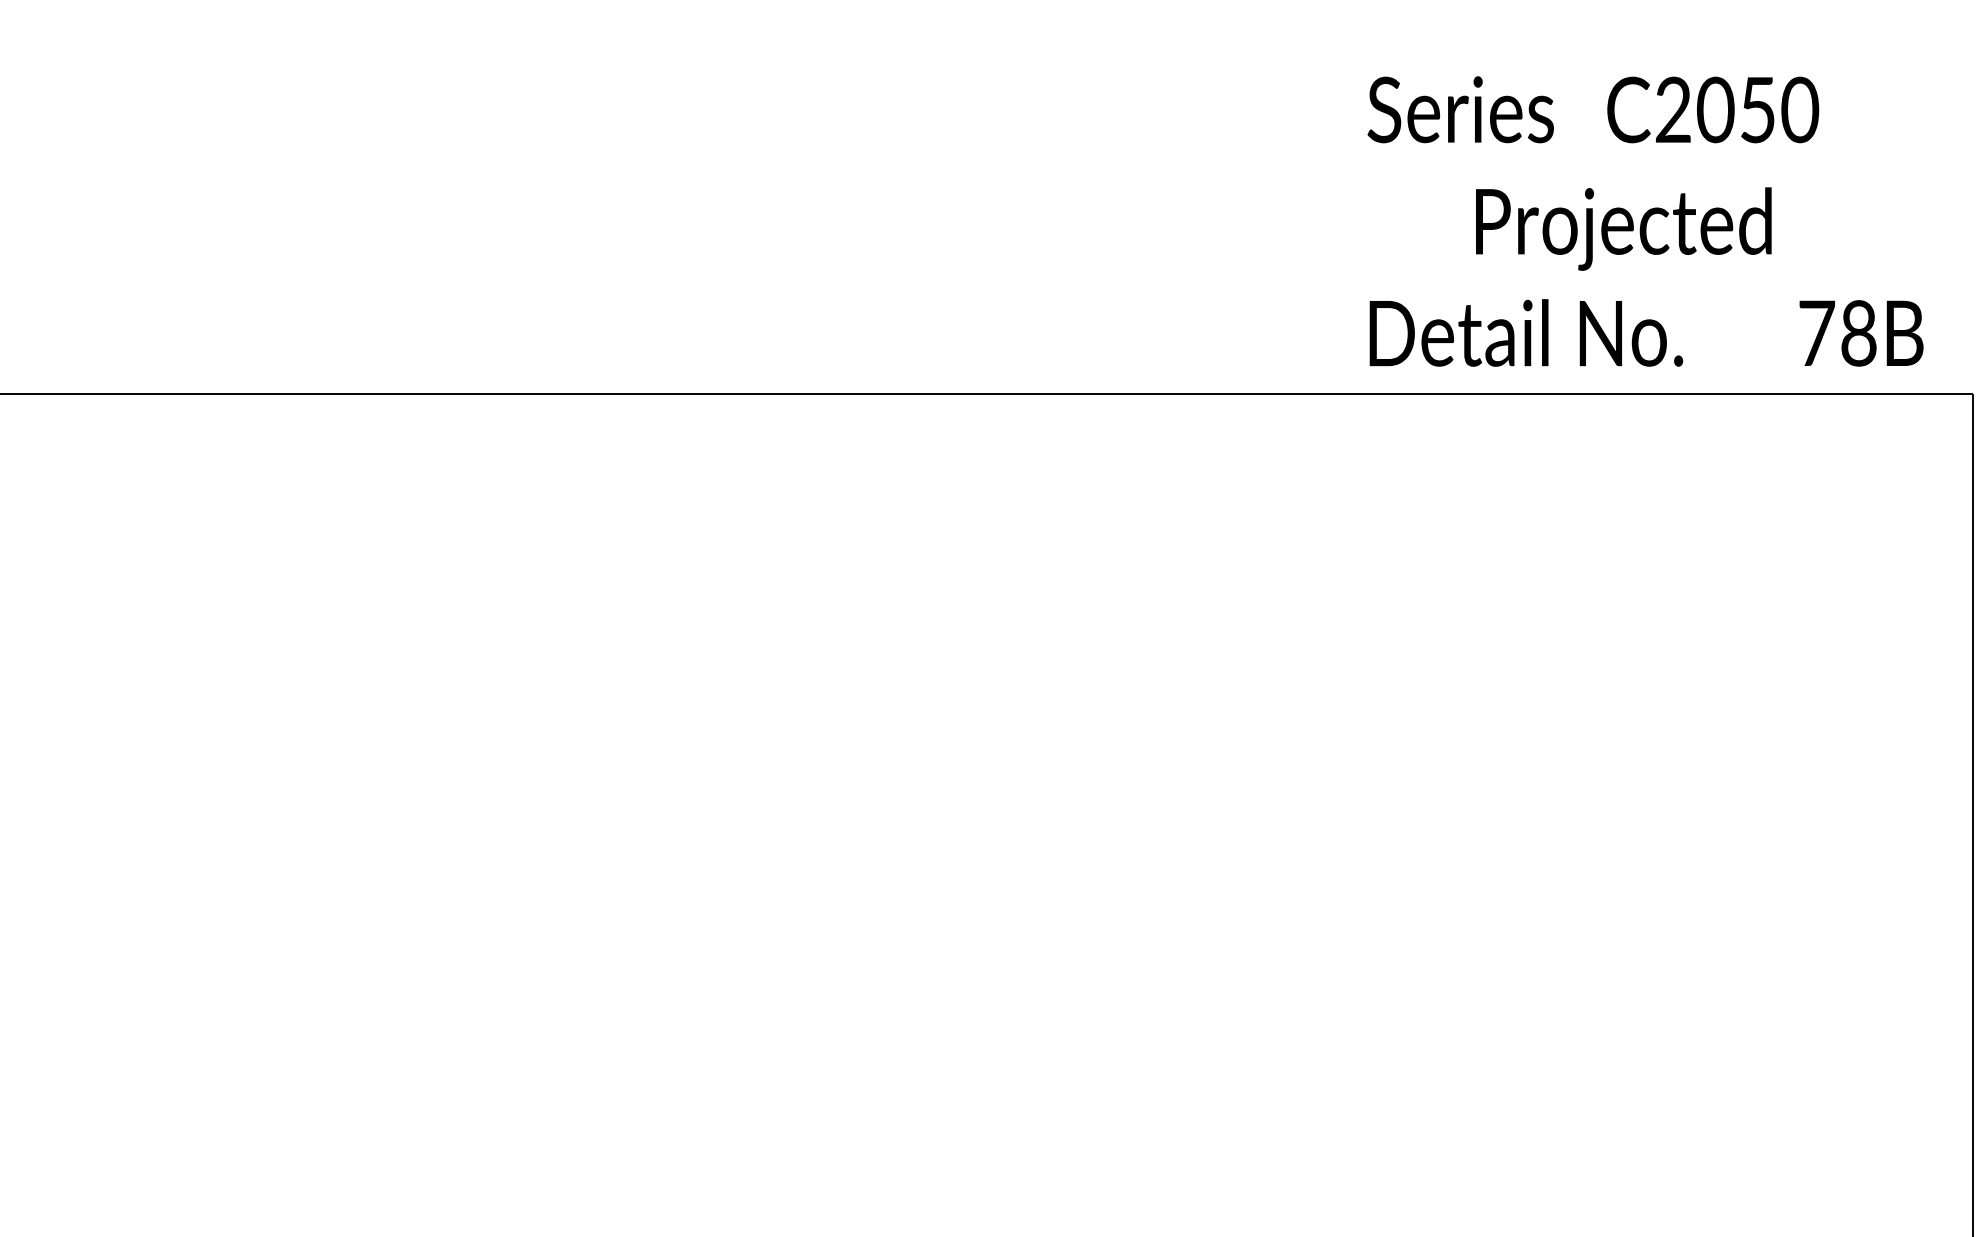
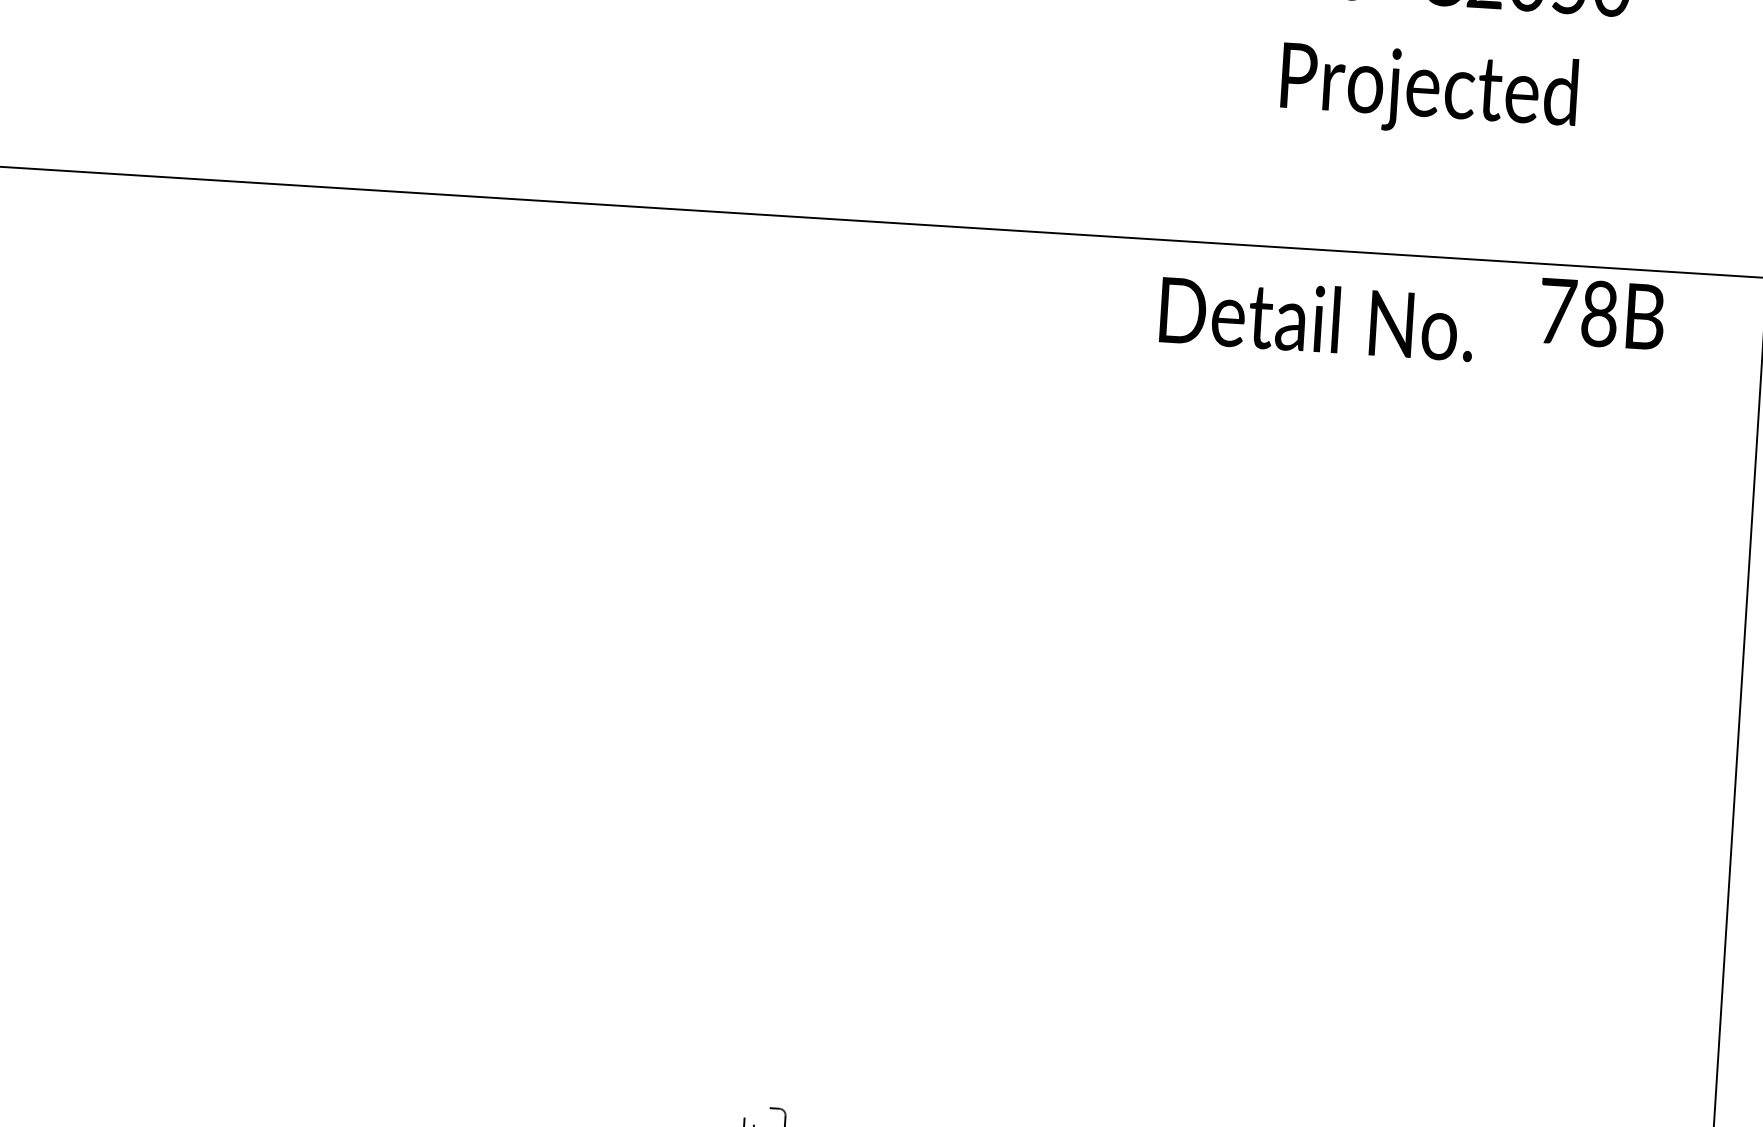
text: (1526, 332) -> (1317, 318), moved
text: (1861, 333) -> (1602, 314), moved

